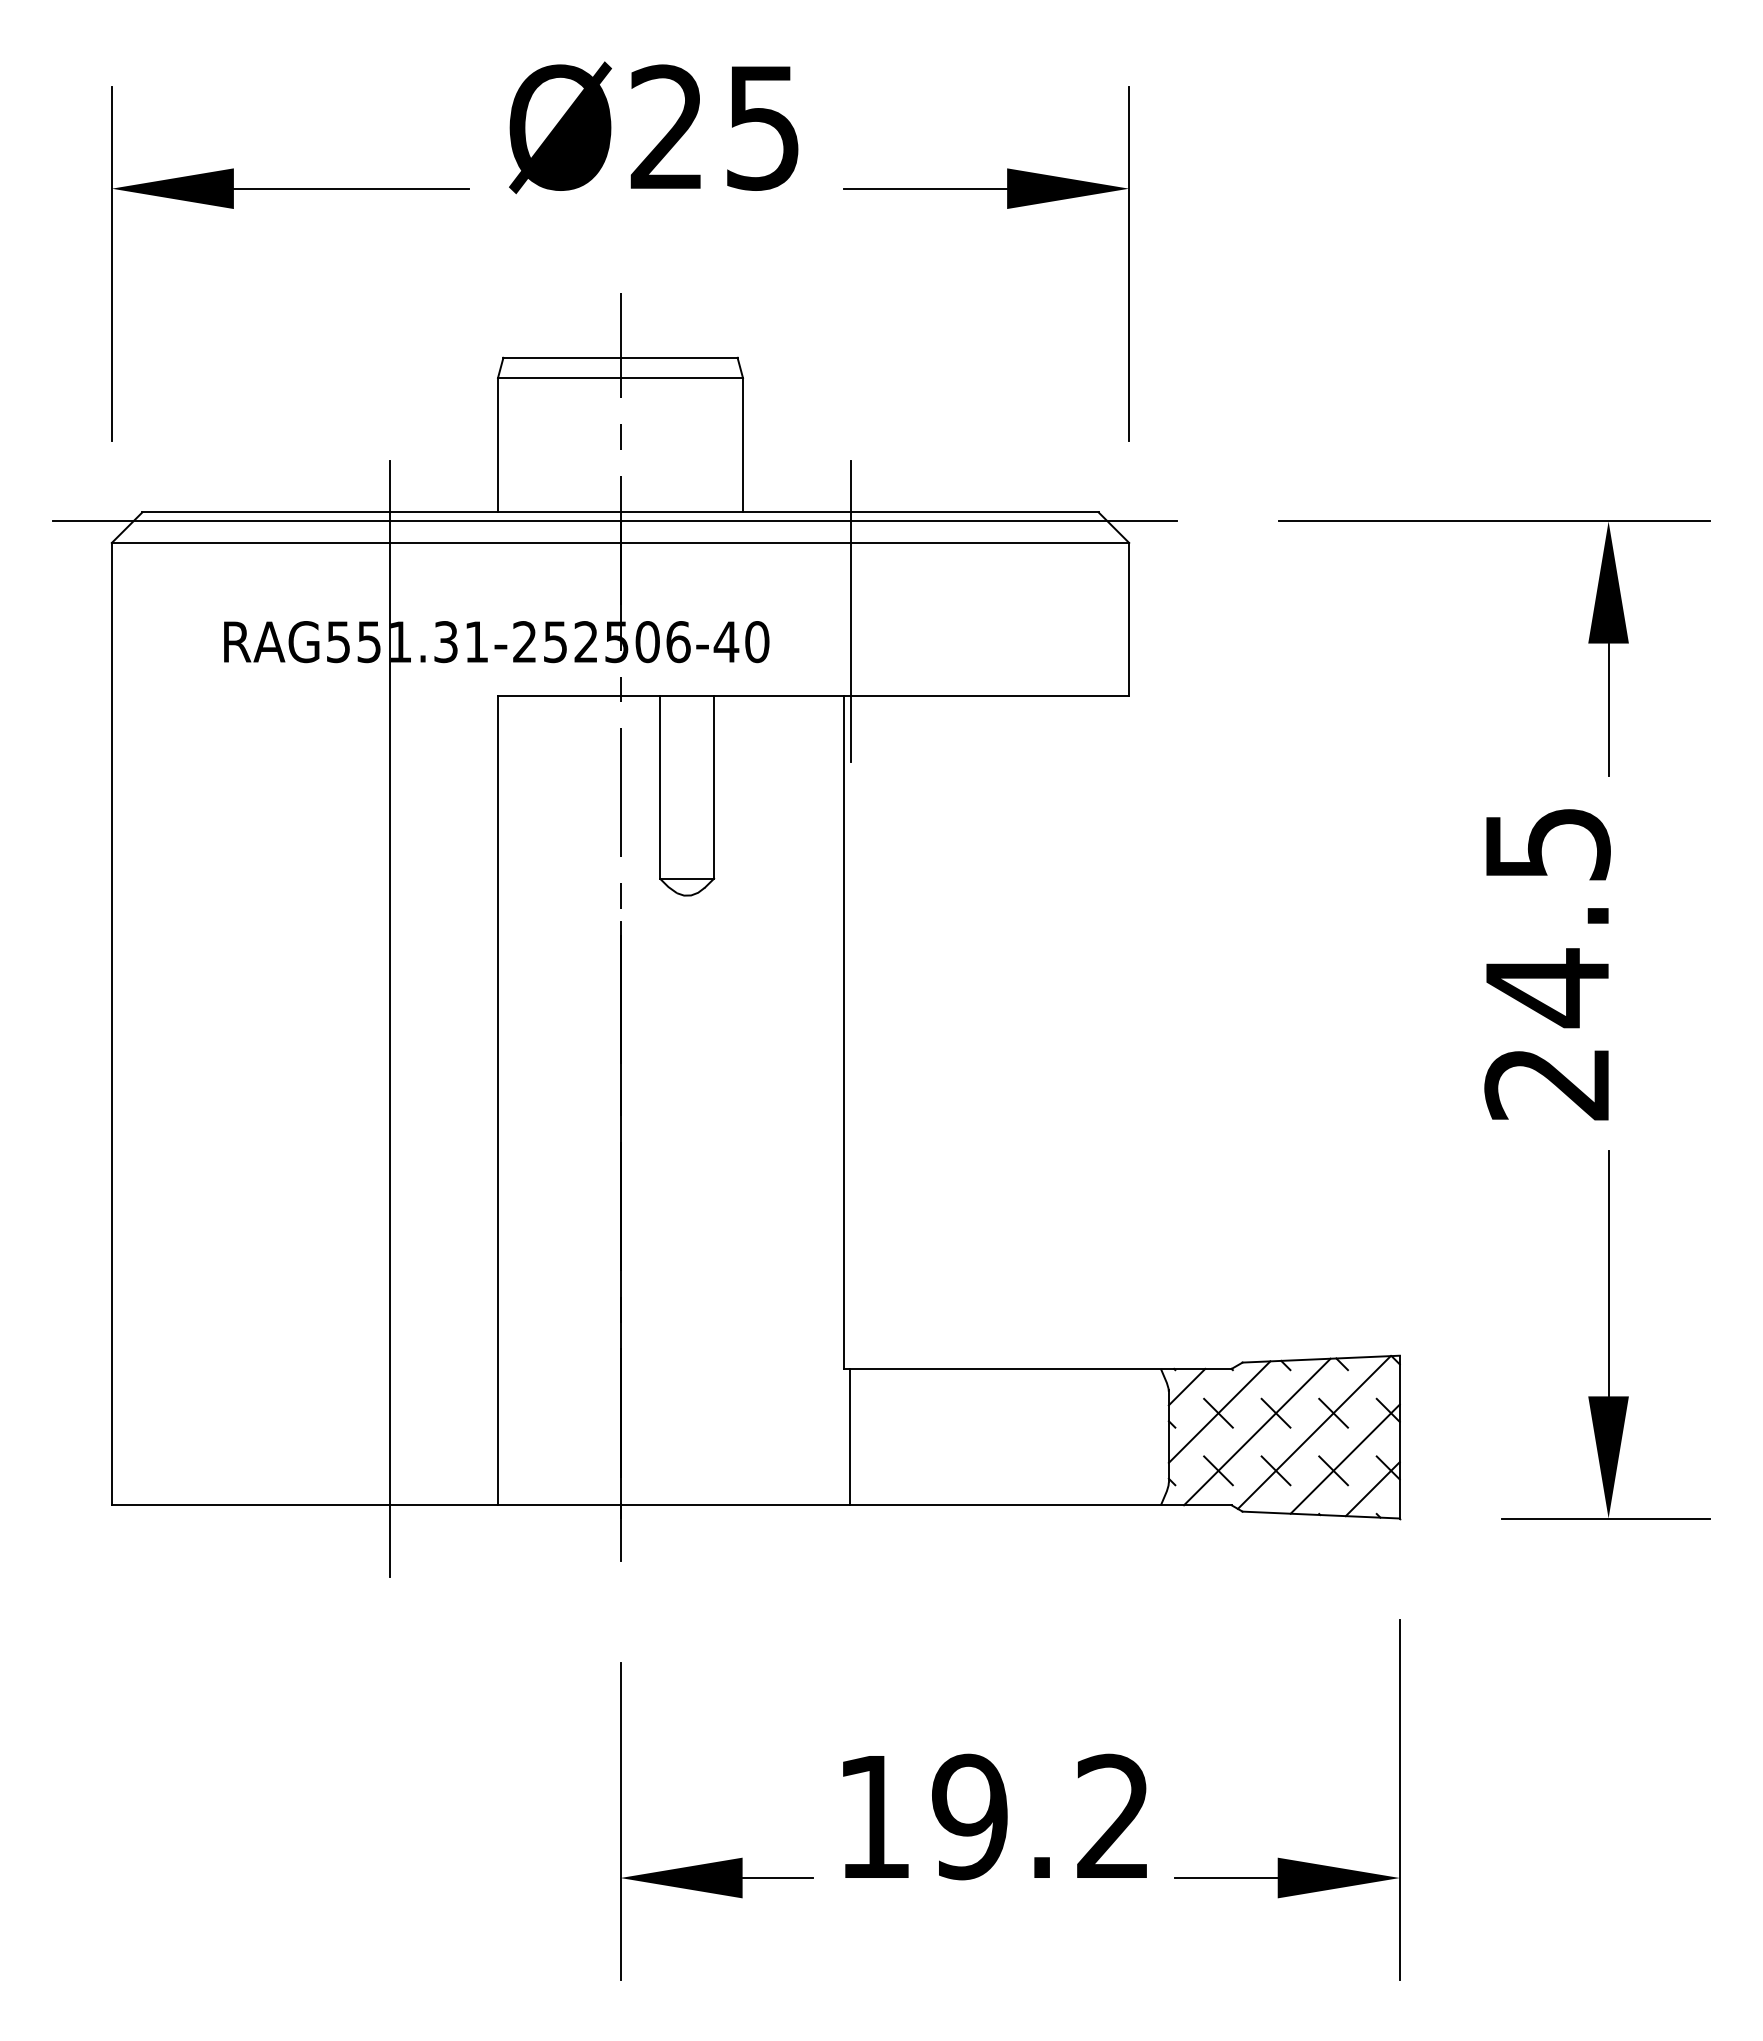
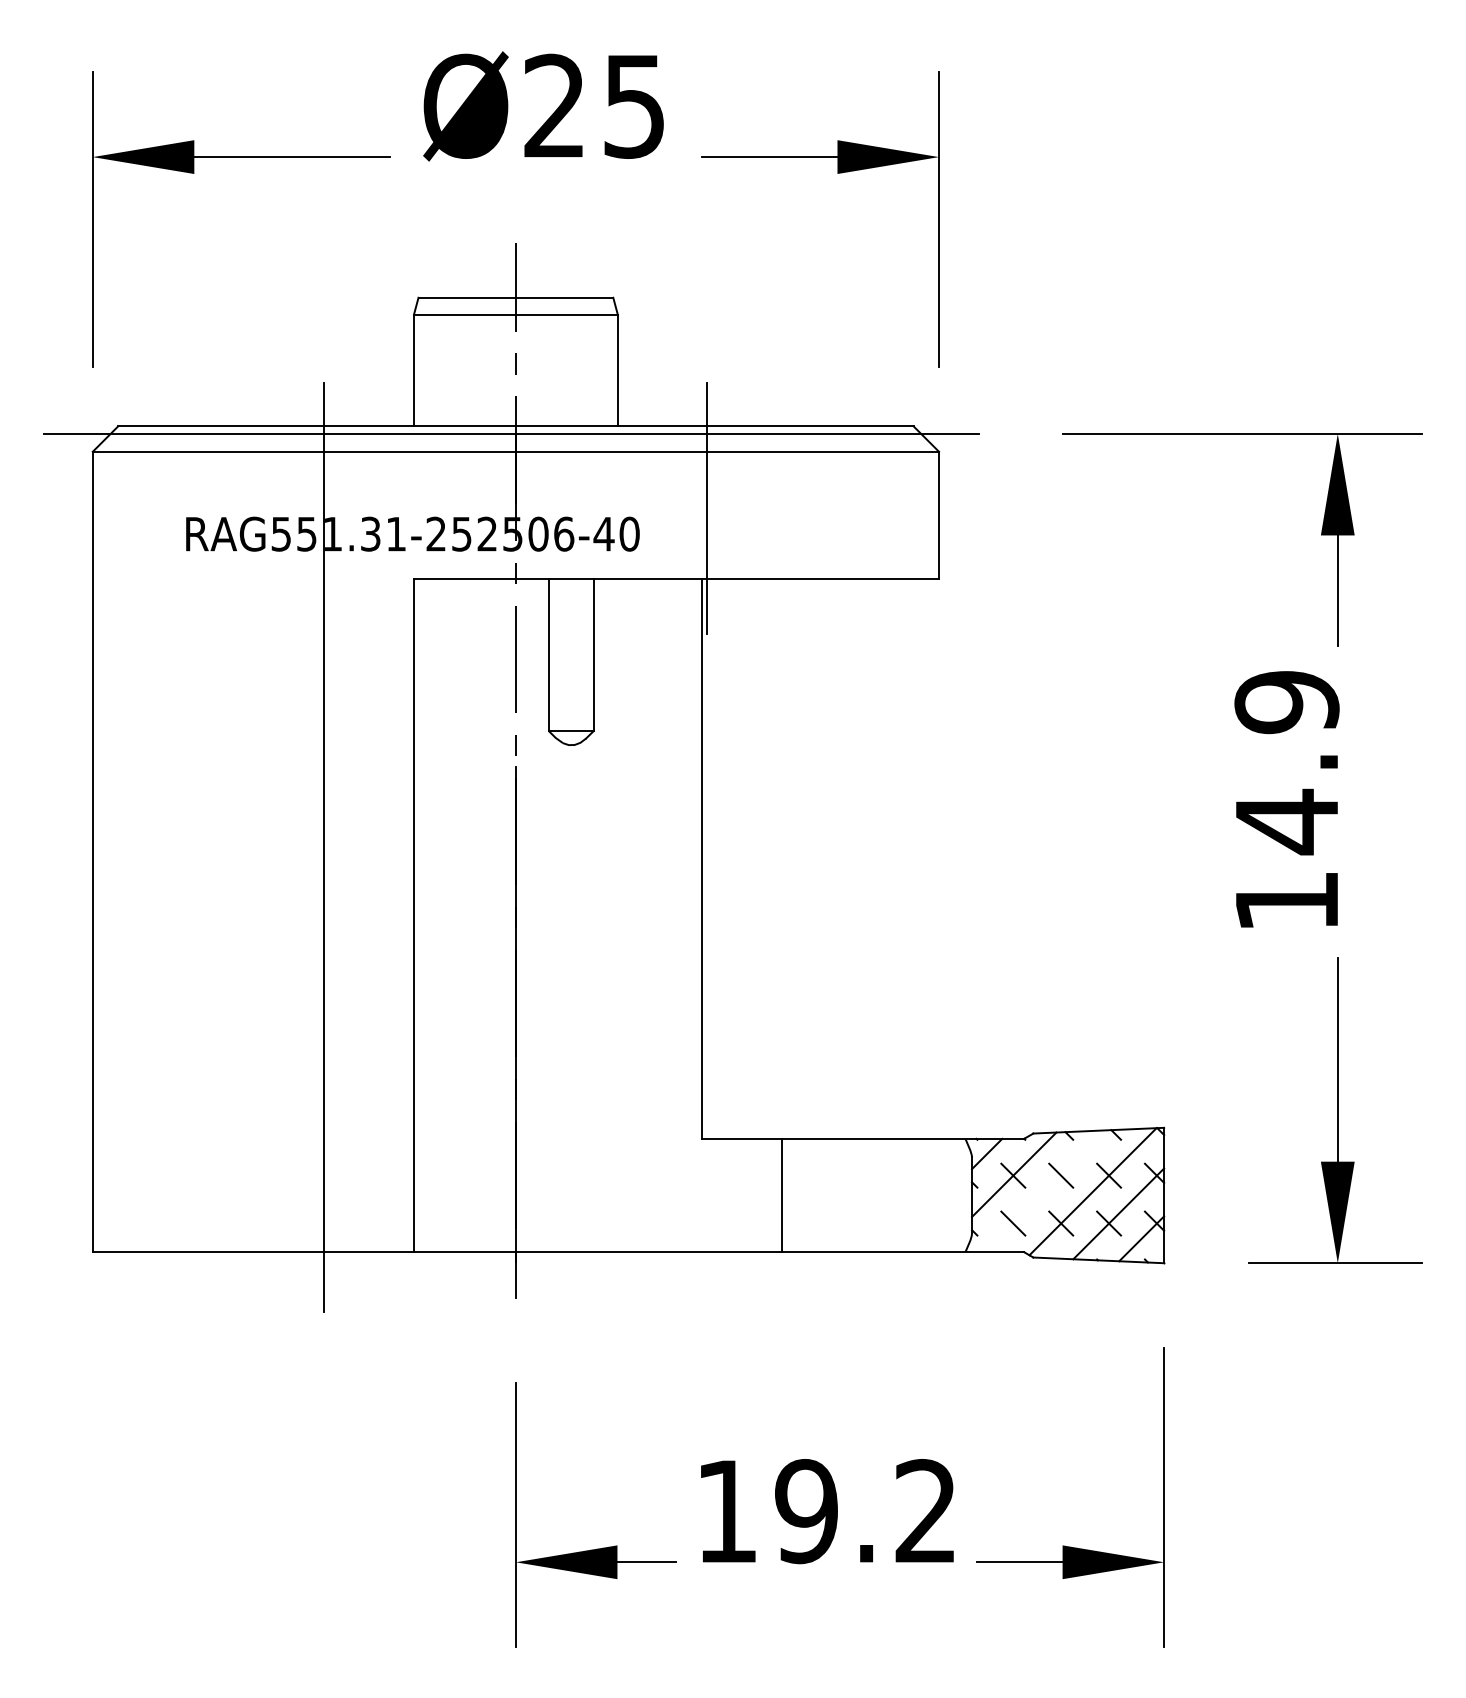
text: (1547, 963) -> (1286, 801), 24.5 -> 14.9
line: (1257, 1431) -> (1045, 1190), removed
line: (849, 1436) -> (781, 1195), moved

